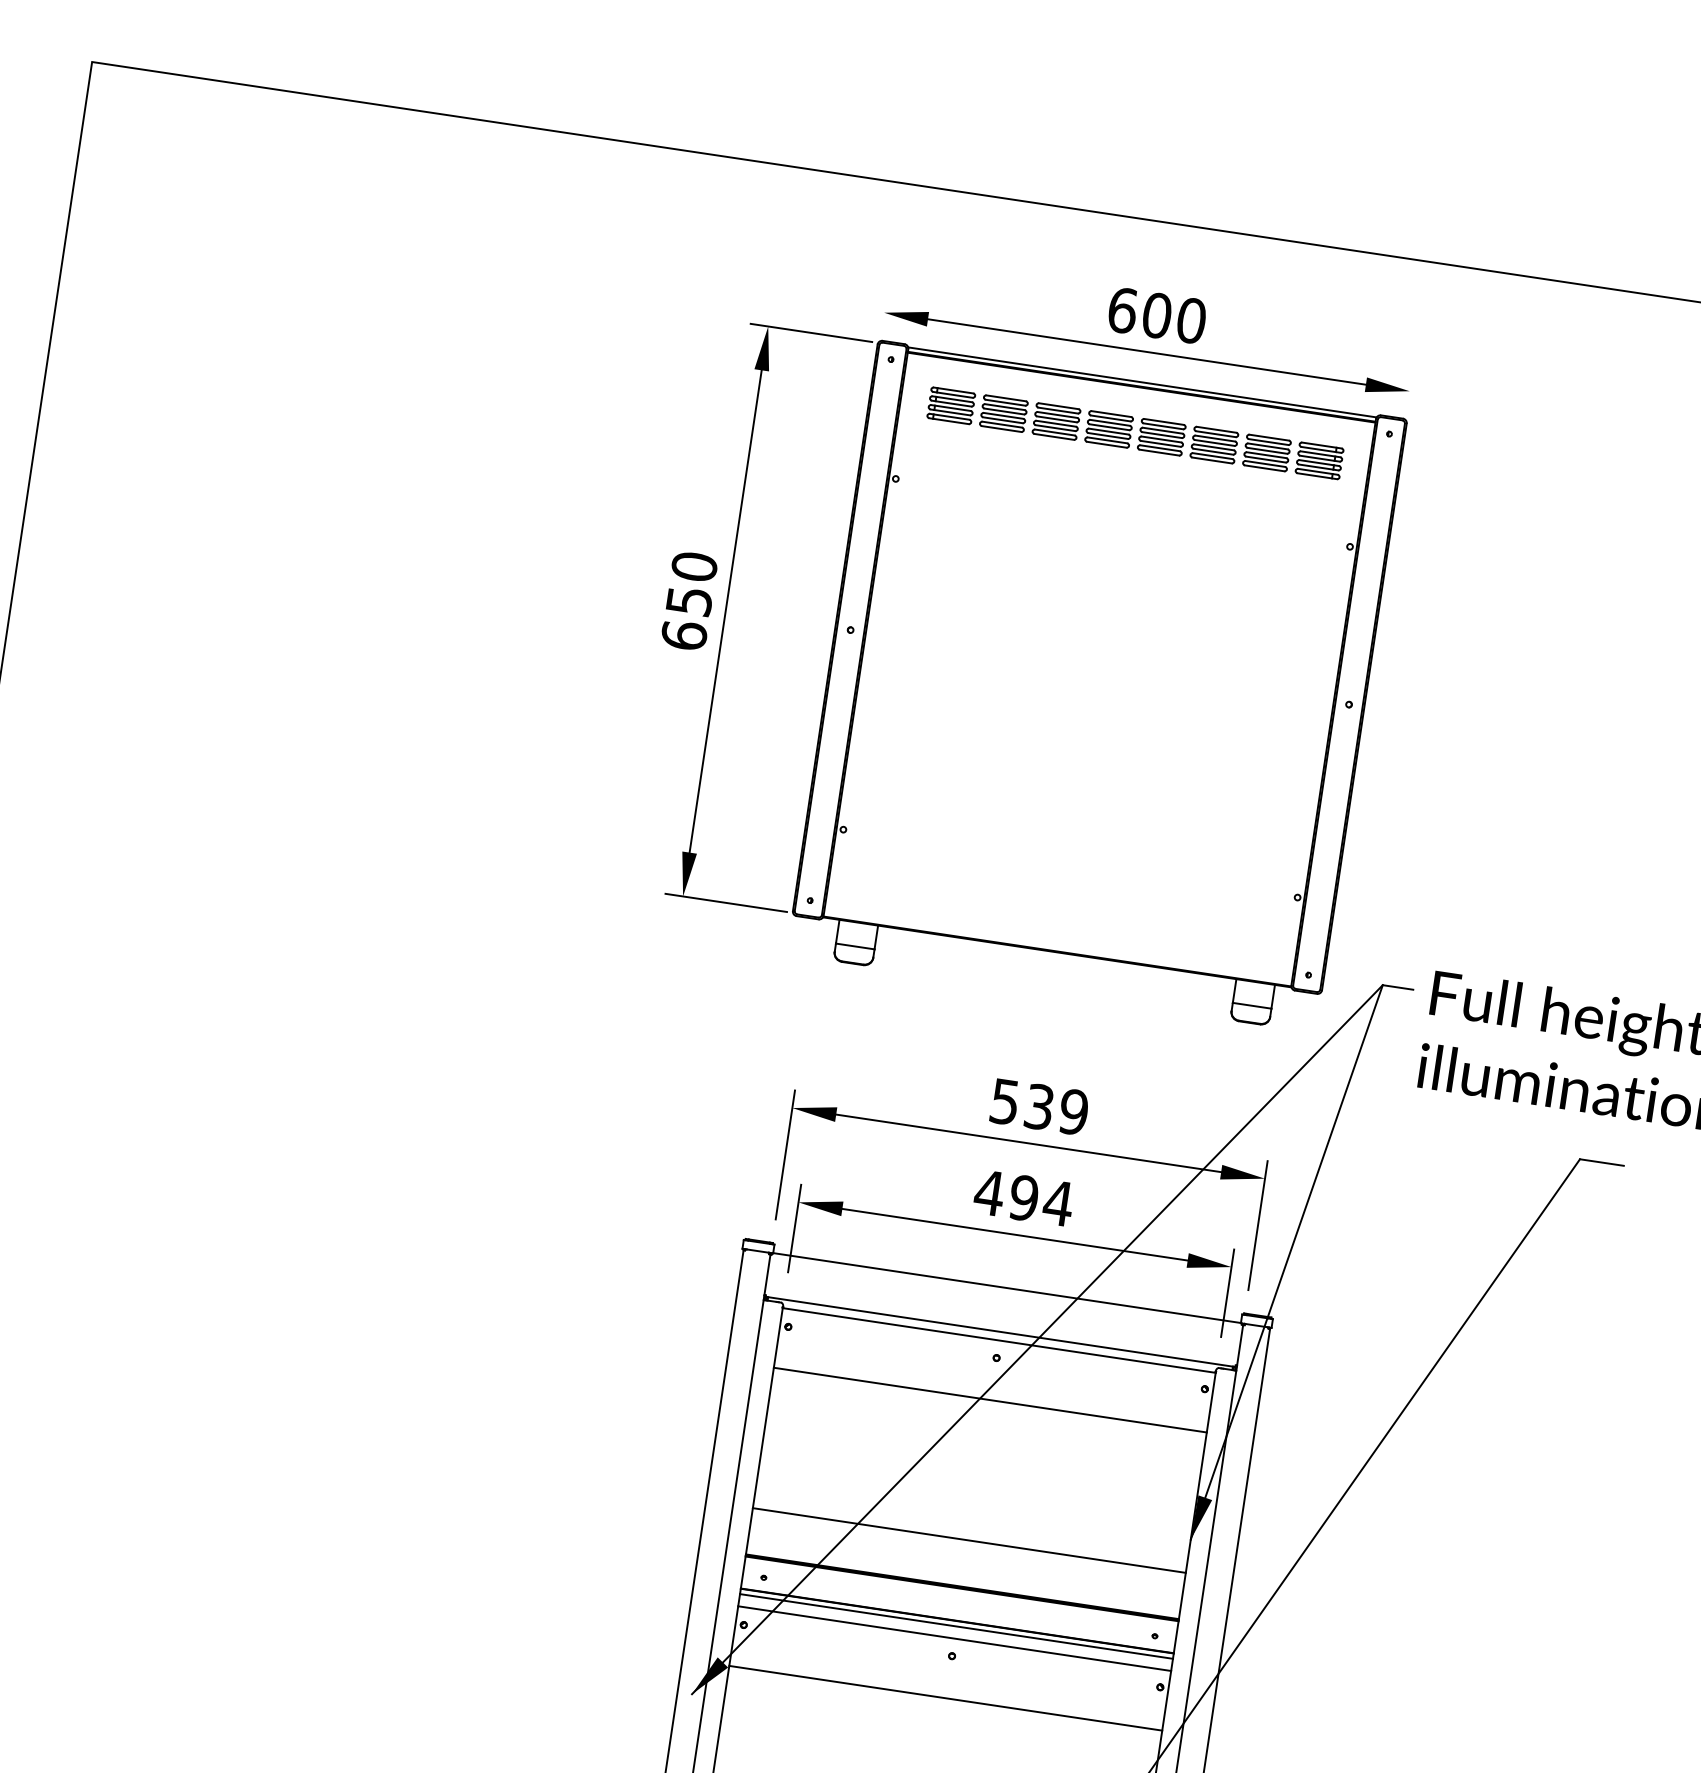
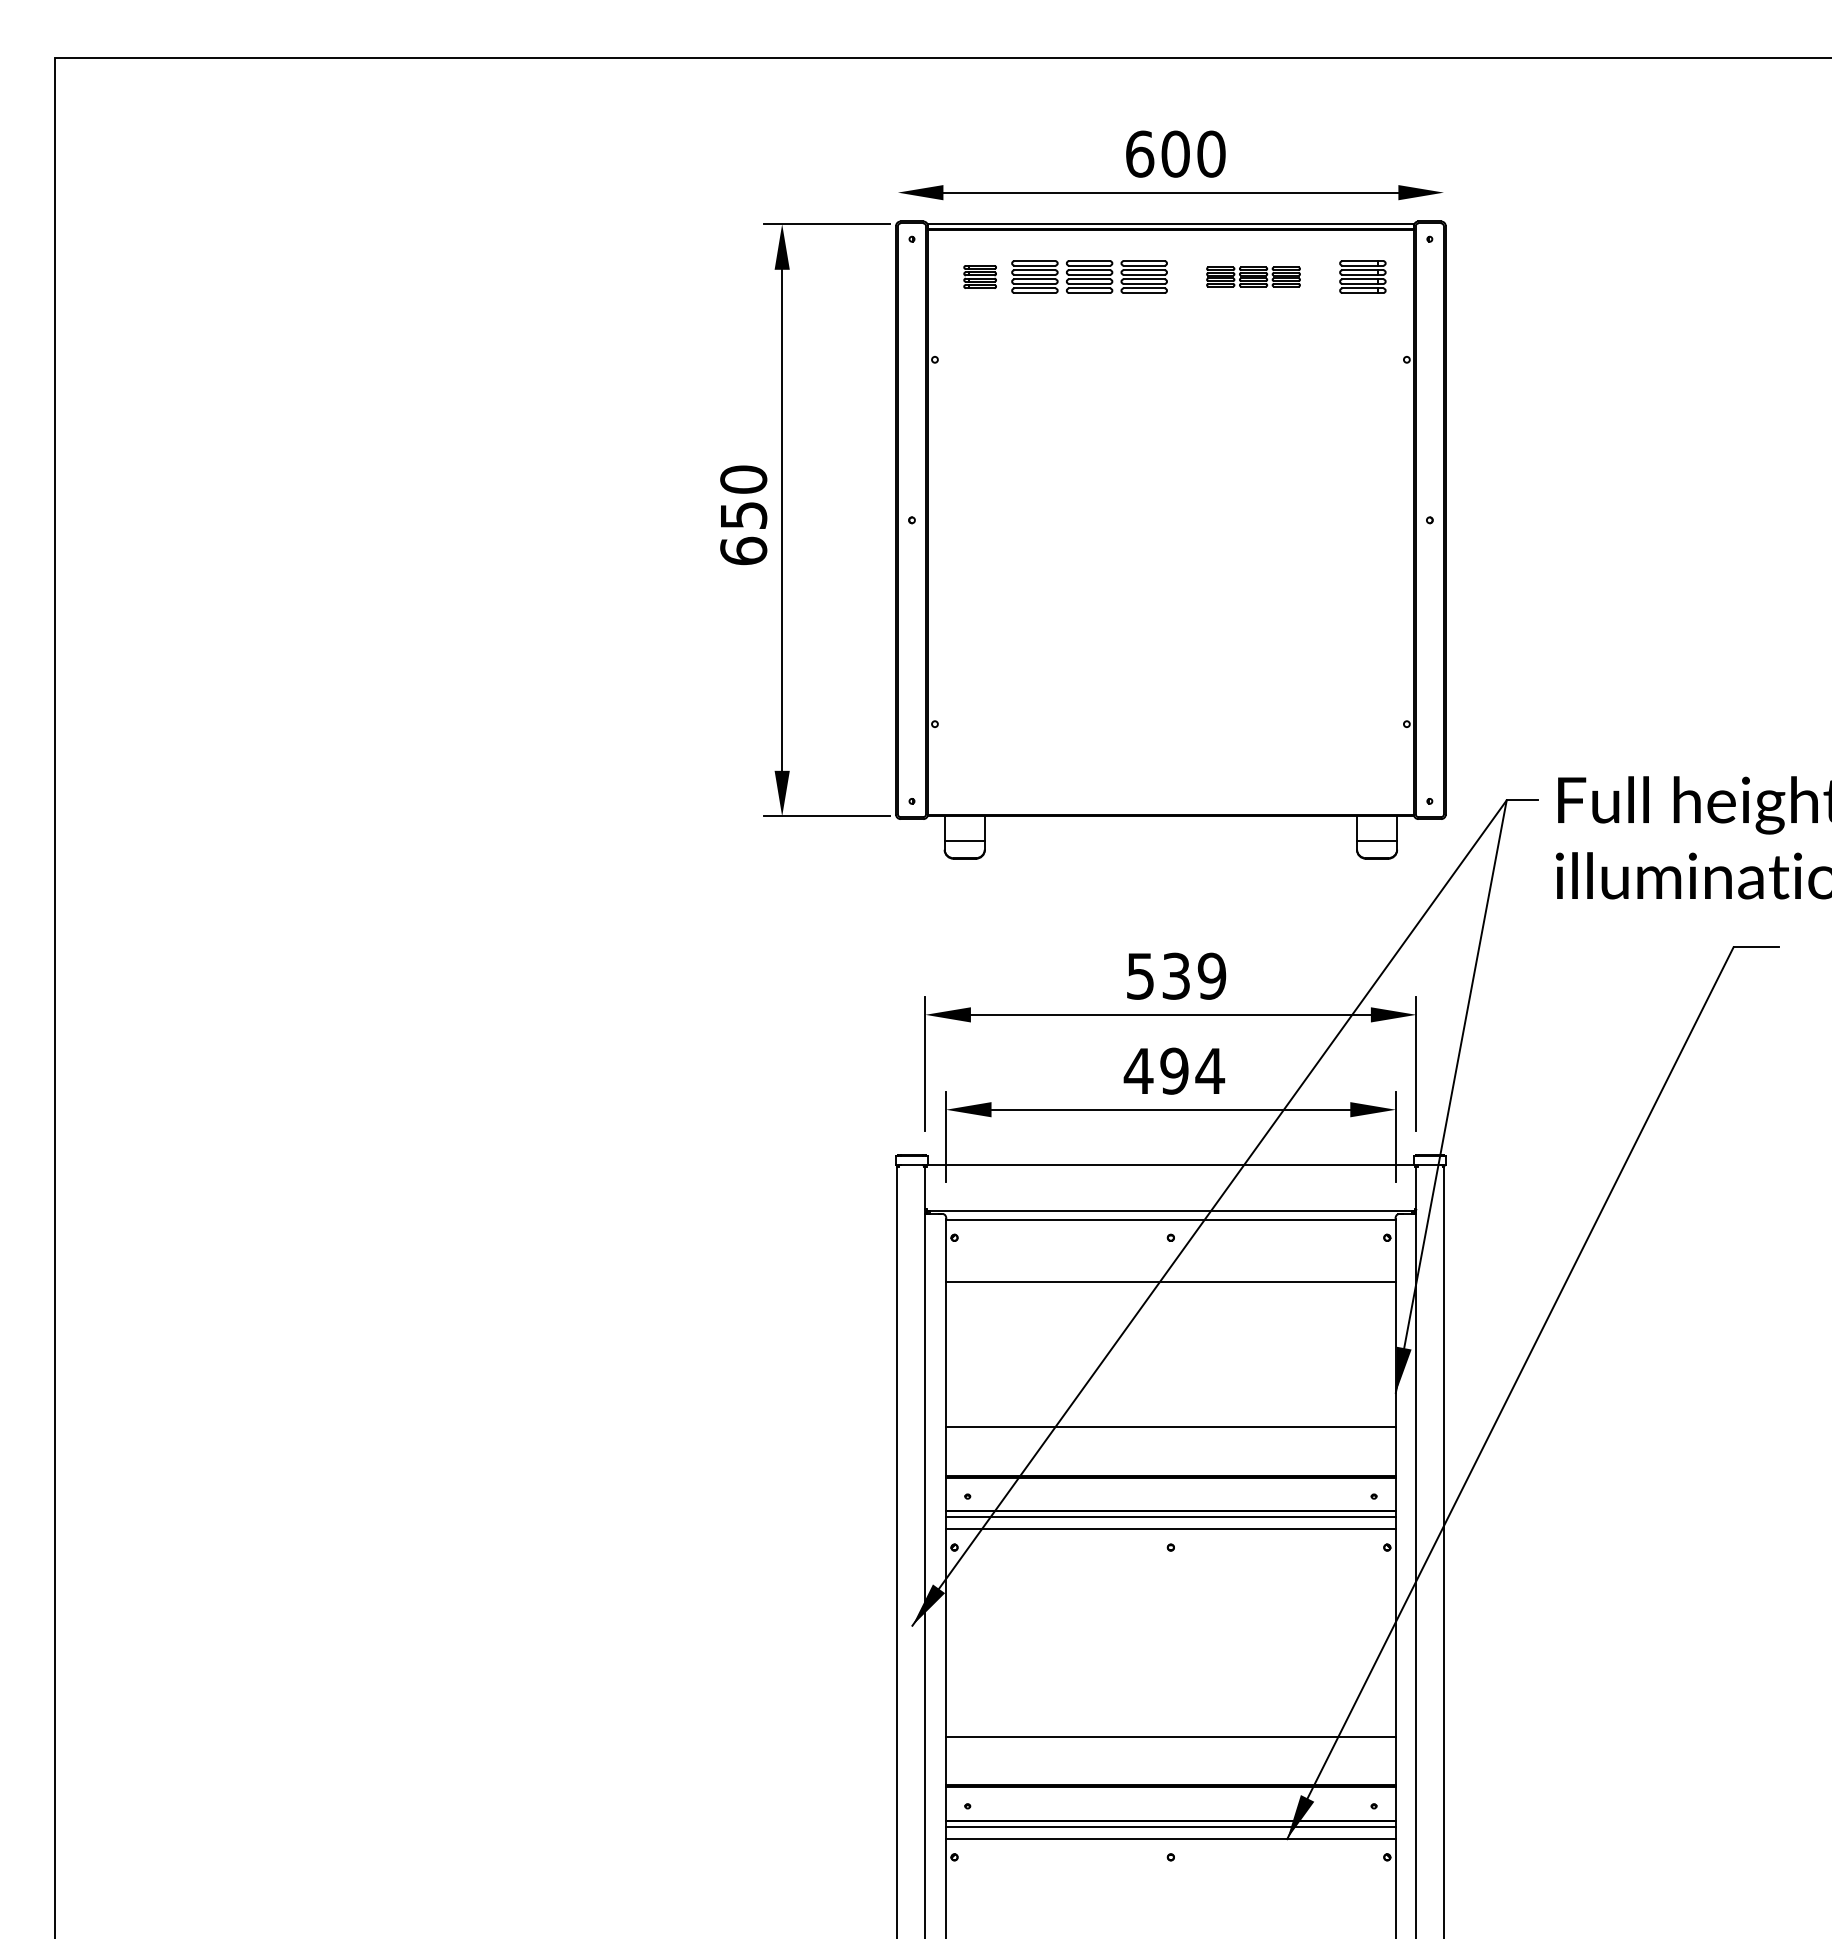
part: (950, 405) -> (979, 276), size x0.7
part: (1214, 444) -> (1253, 276), size x0.6
line: (945, 1698) -> (1170, 1591), removed

